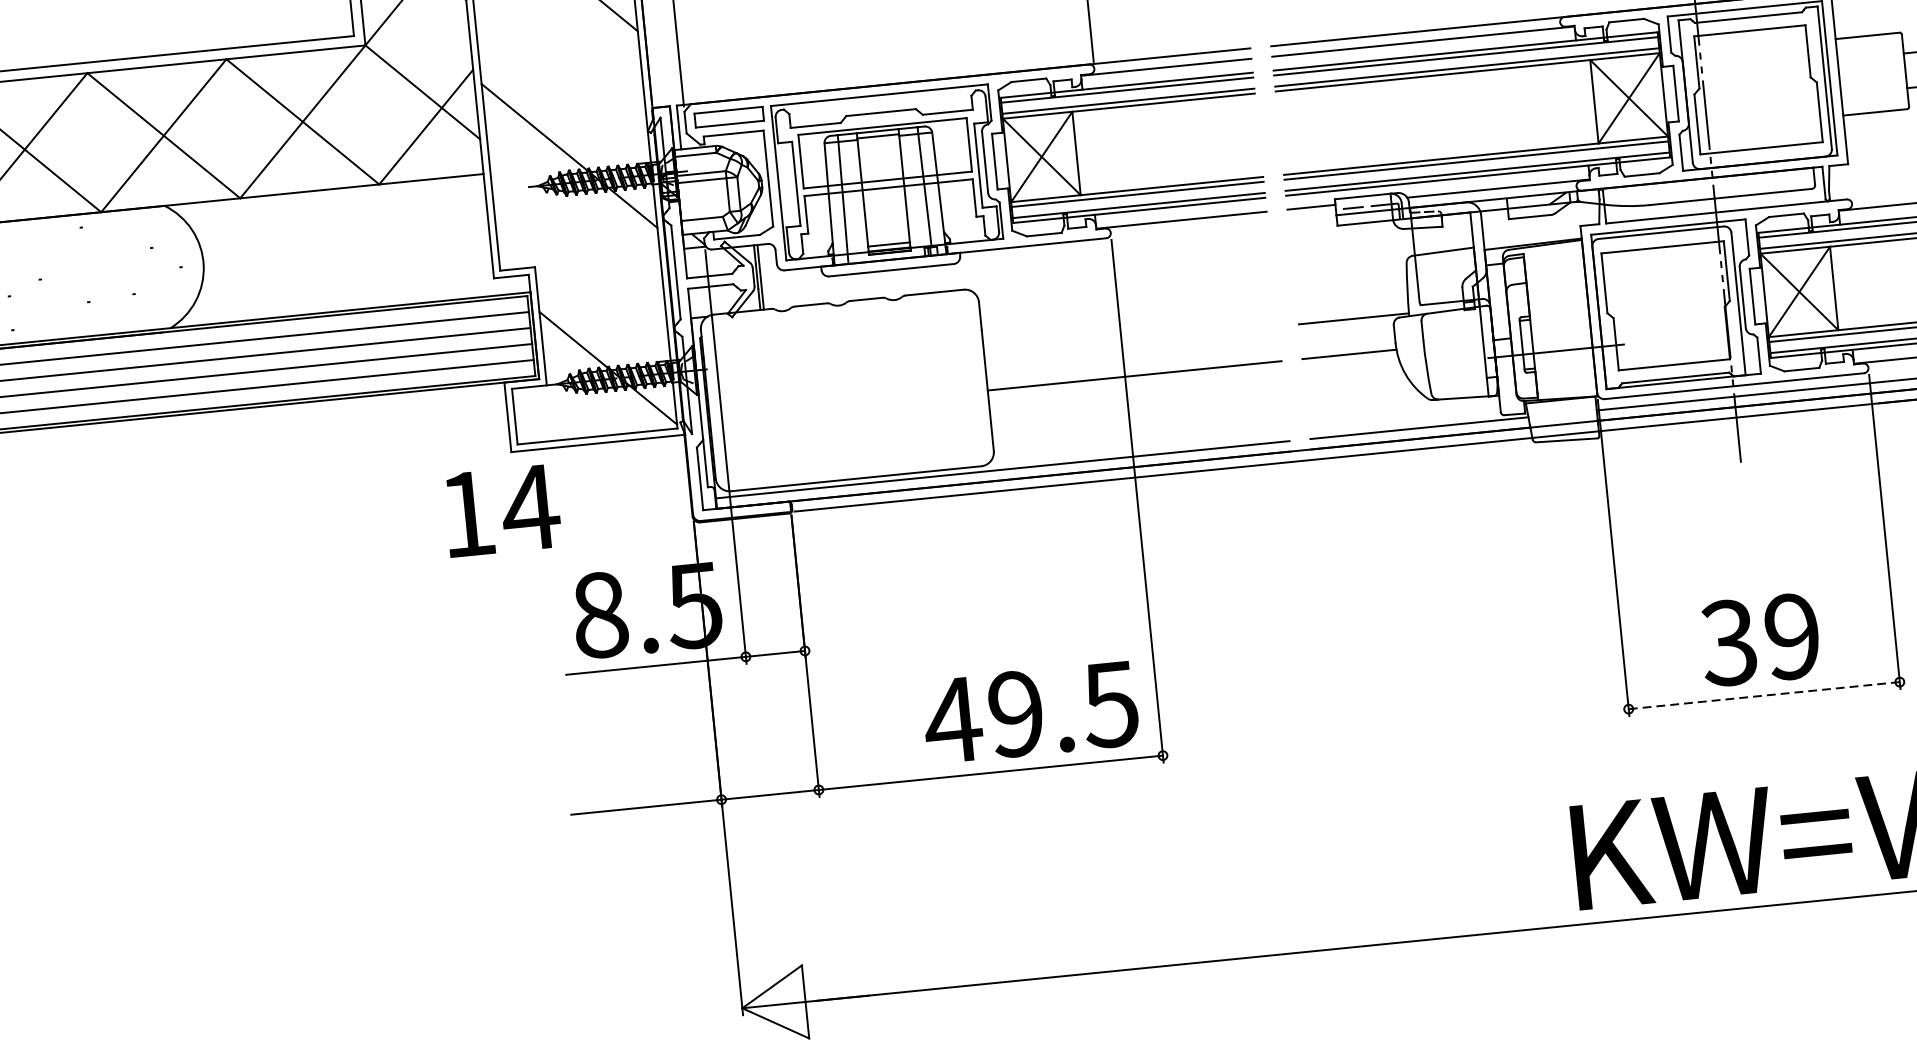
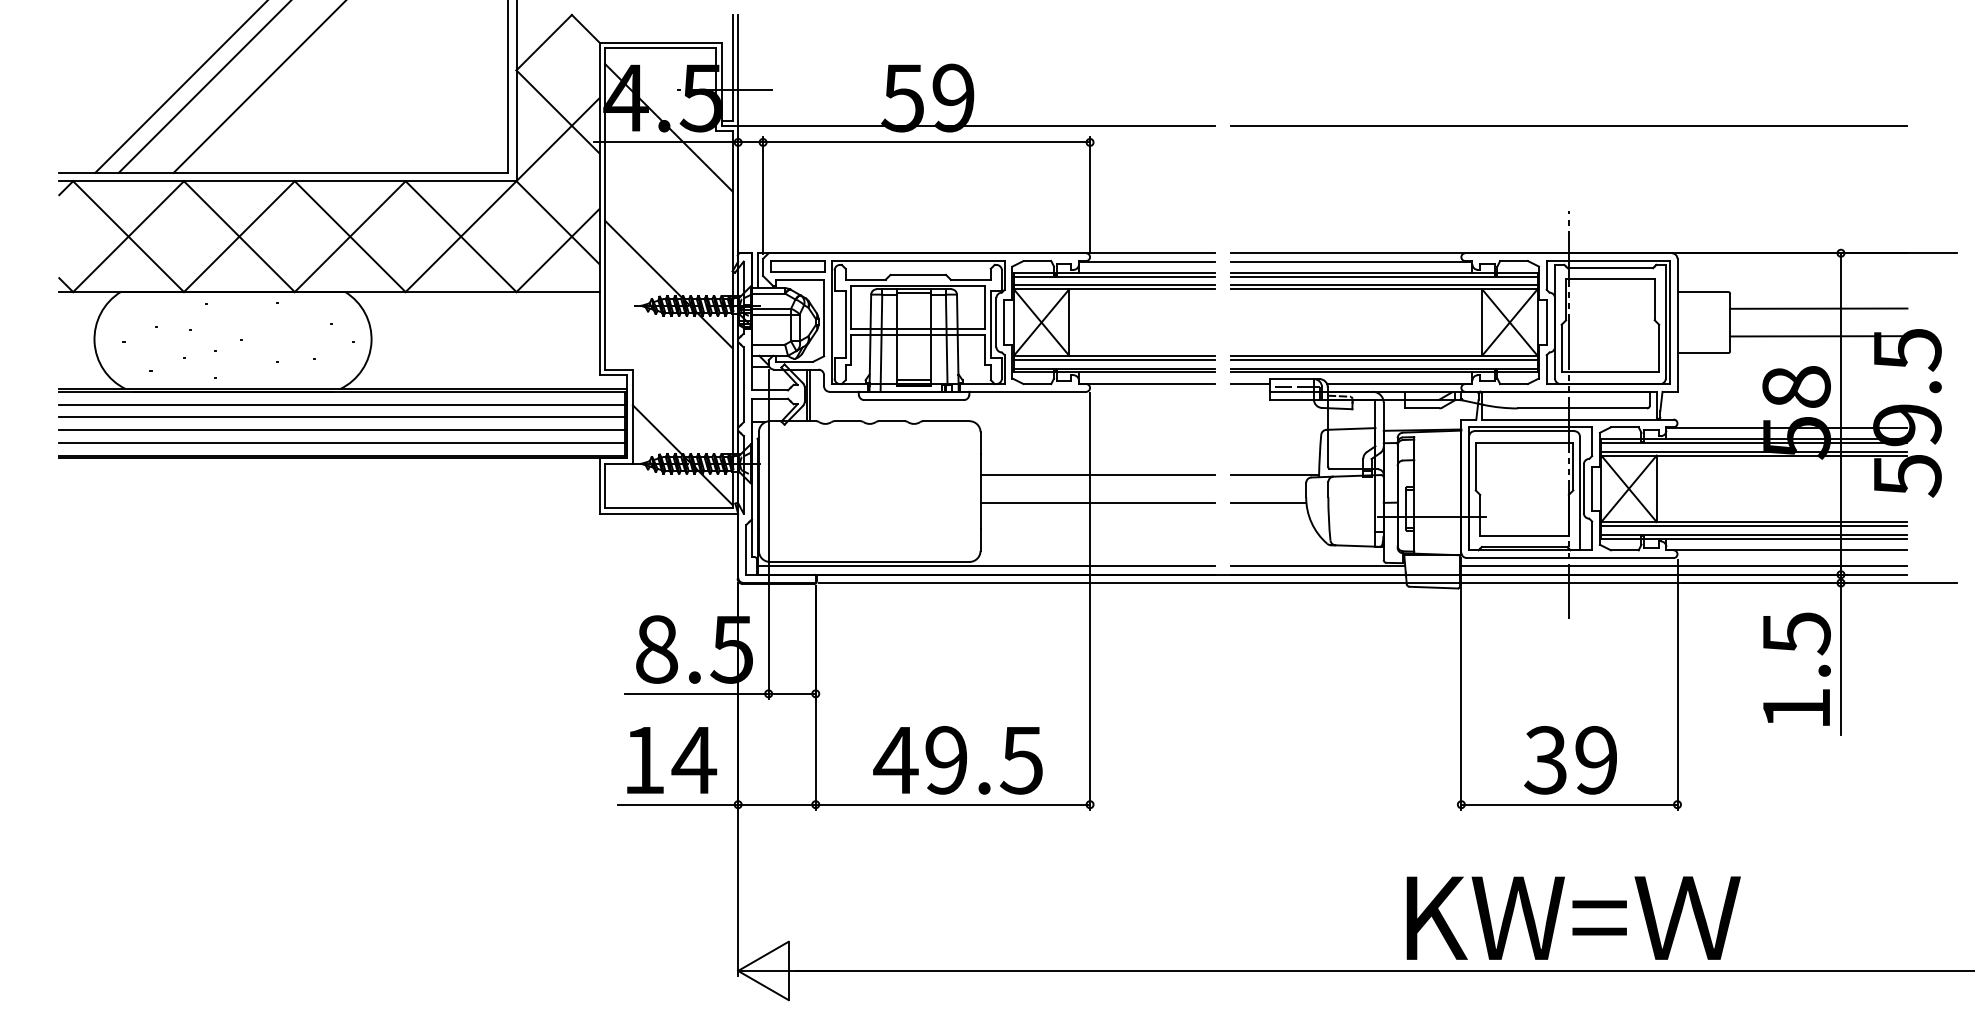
line: (1130, 340) -> (1097, 474), added
text: (503, 510) -> (672, 760), moved
line: (1763, 695) -> (1568, 804), dashed -> solid
text: (1030, 712) -> (957, 760), moved

